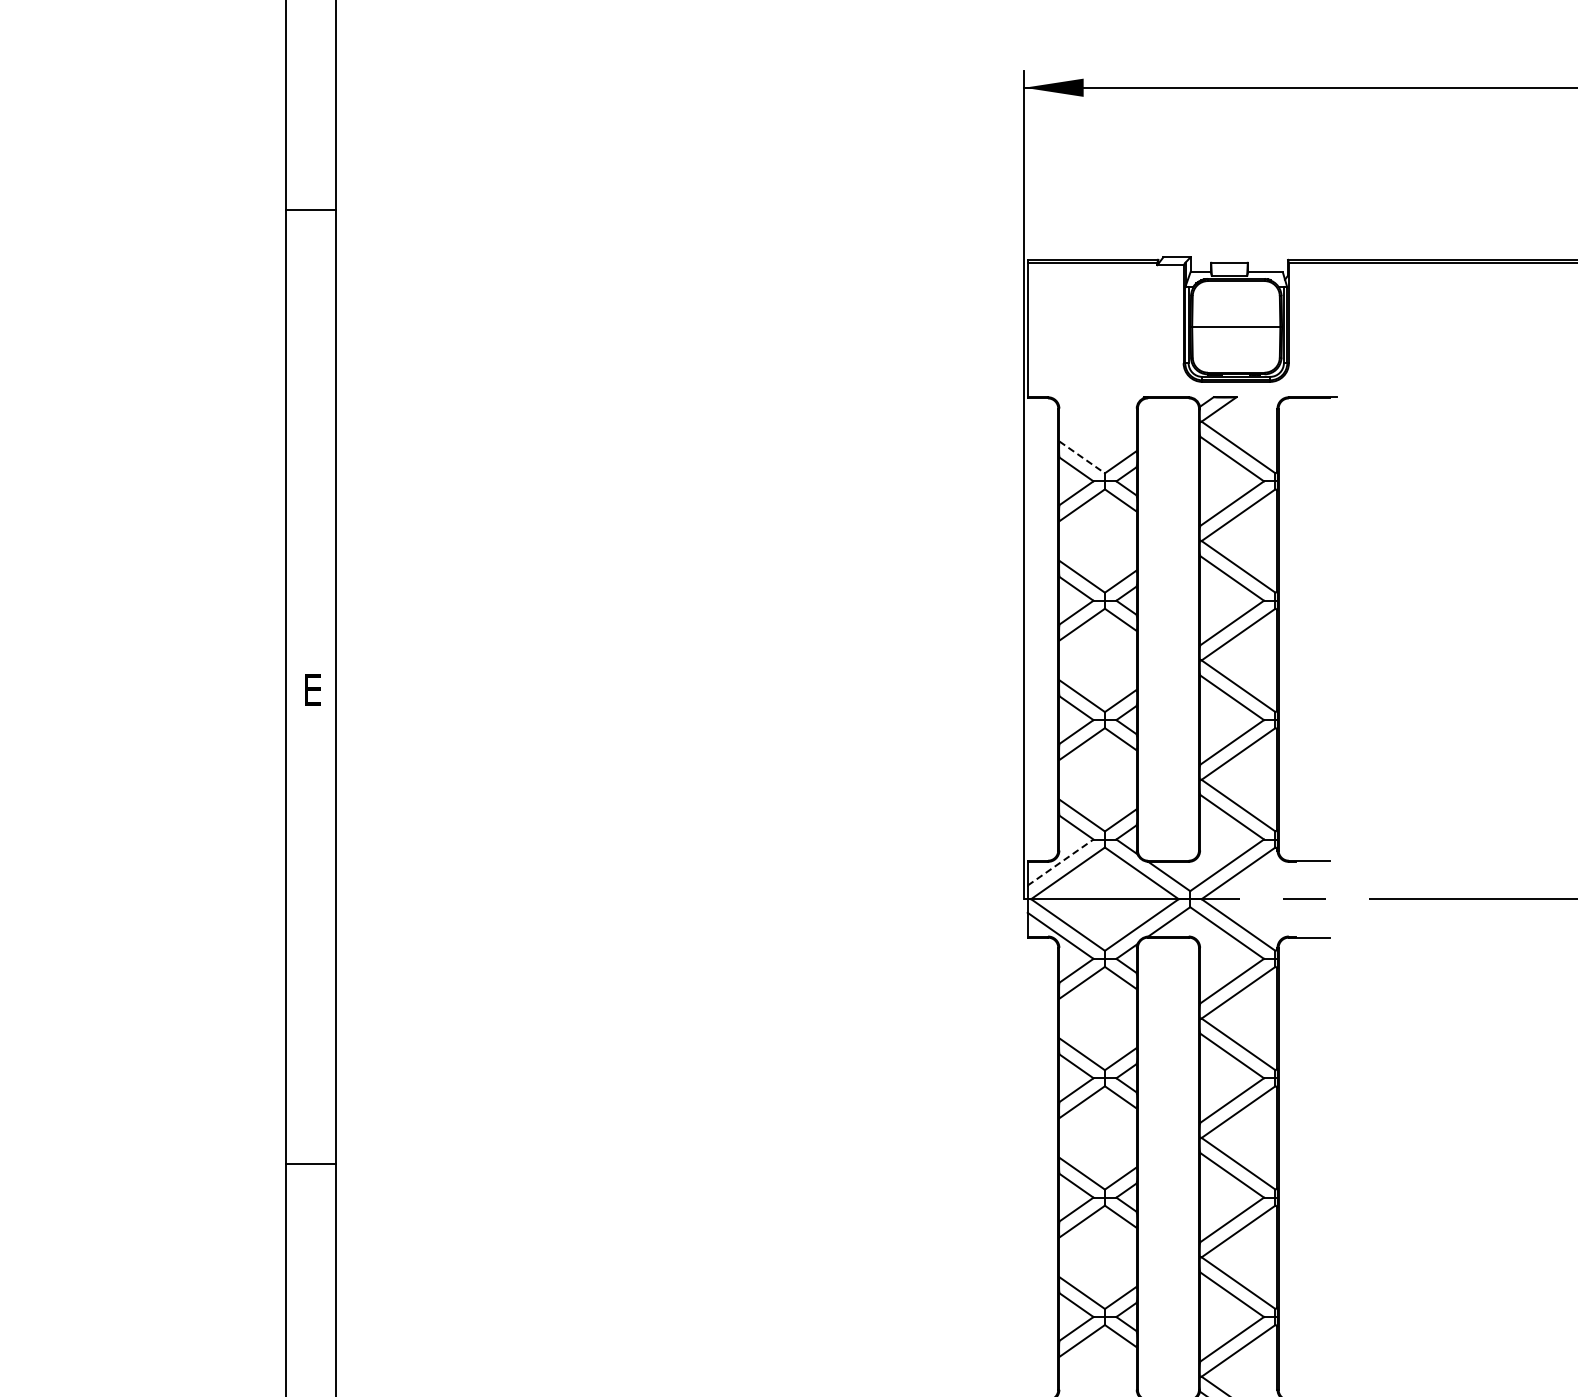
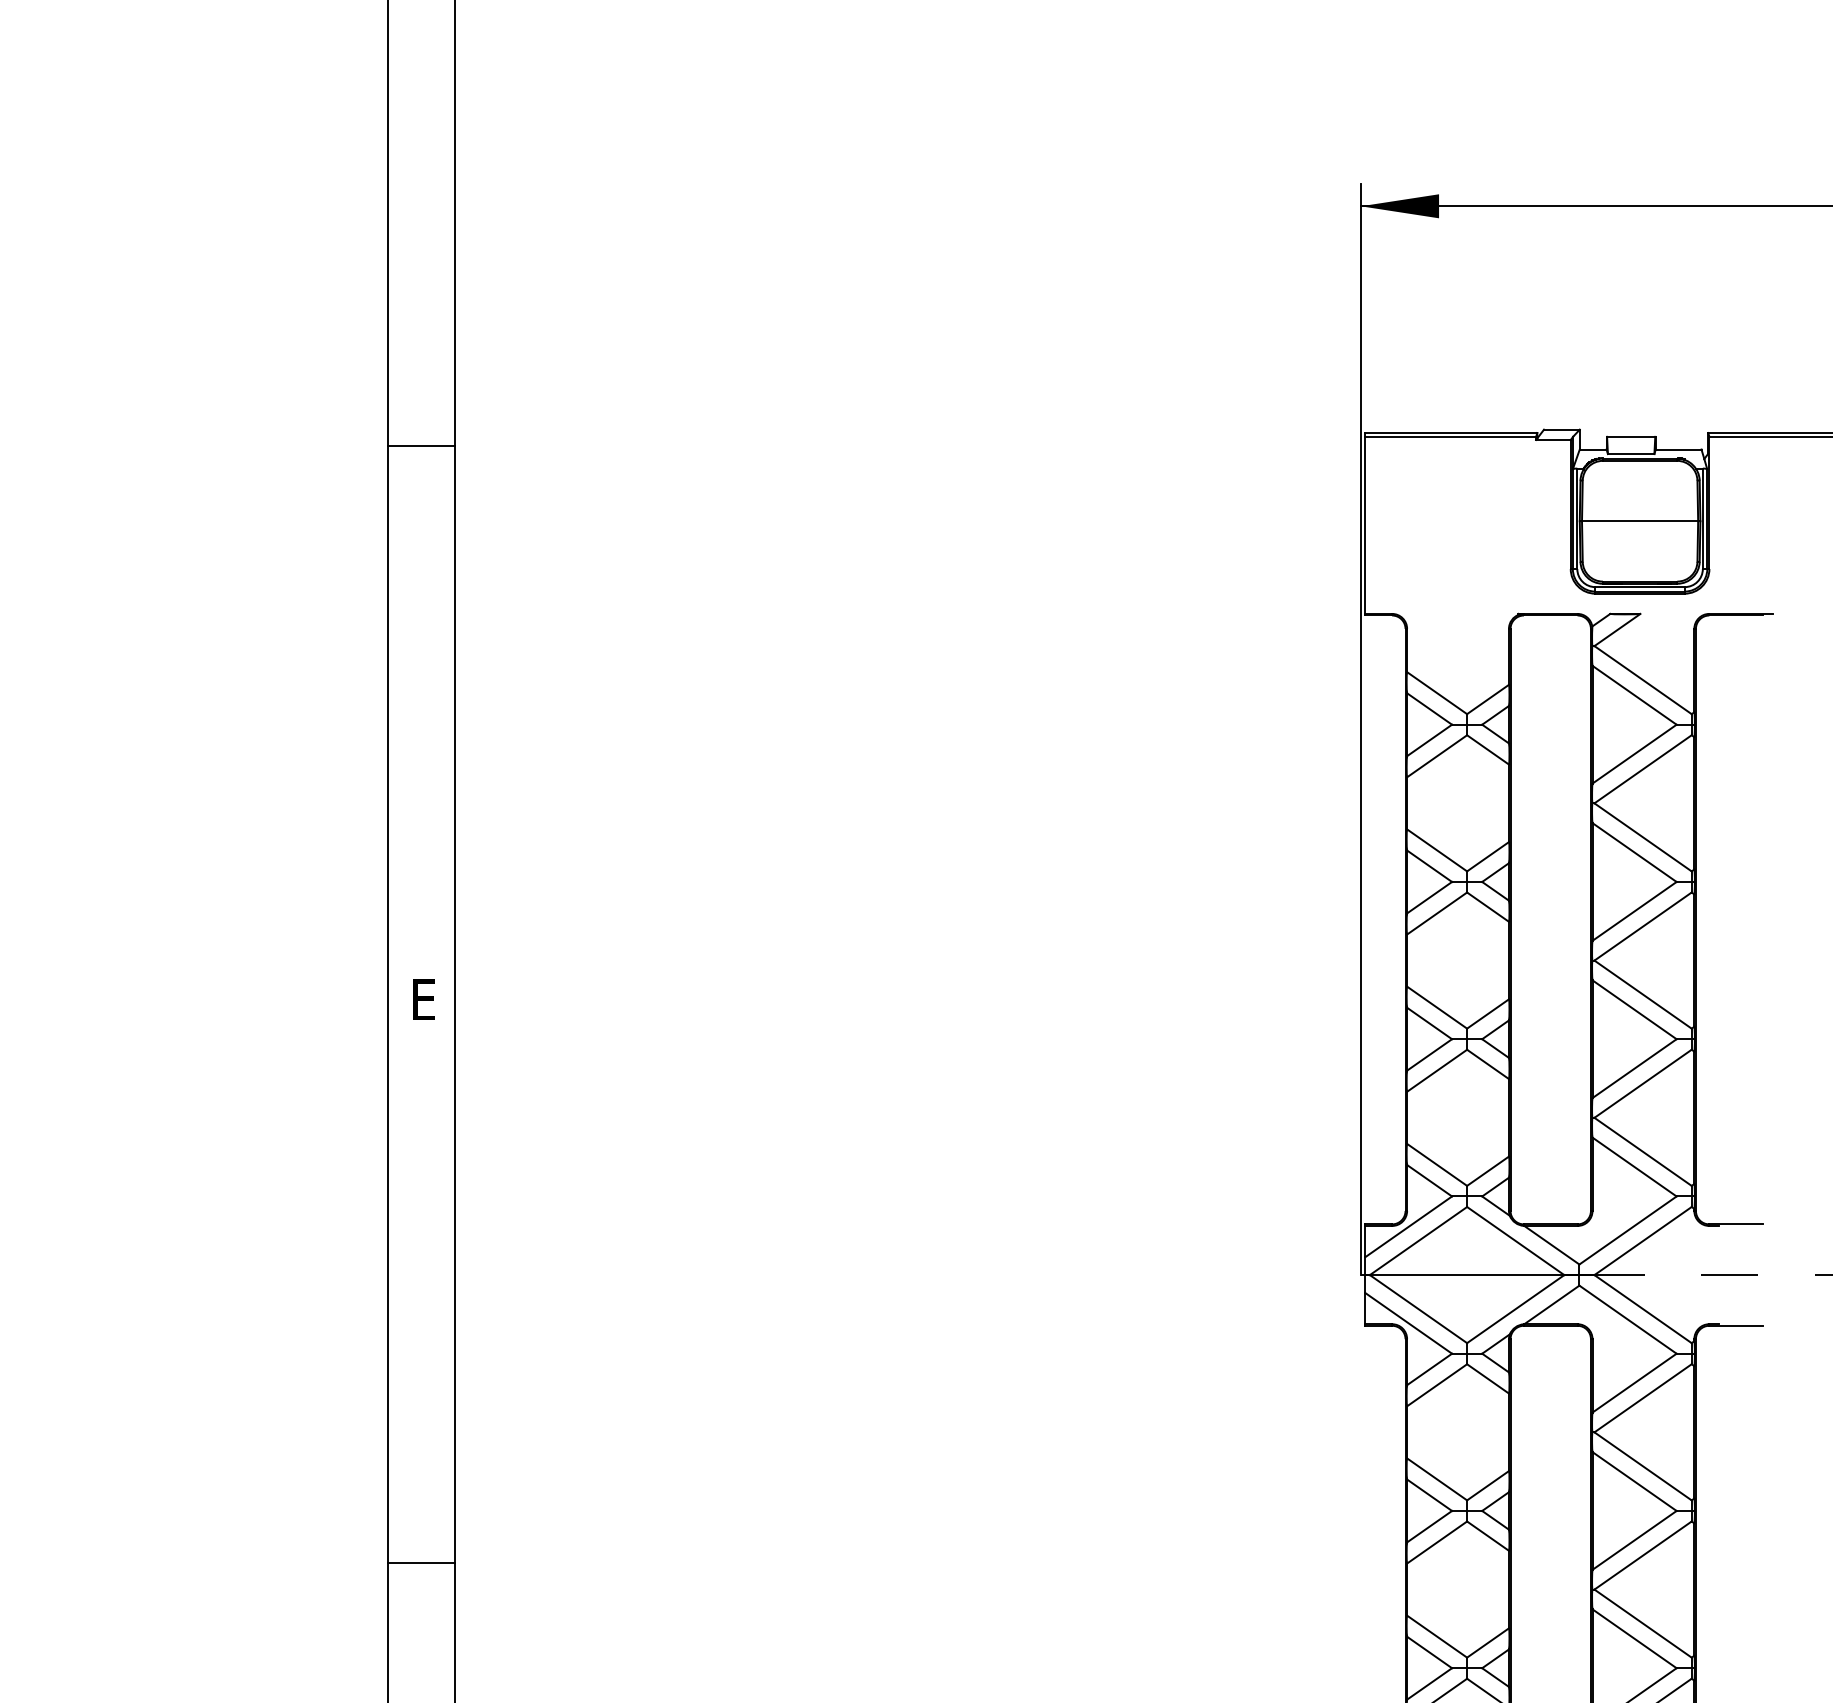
line: (310, 209) -> (420, 445), moved
line: (1082, 457) -> (1437, 693), dashed -> solid
line: (1061, 862) -> (1409, 1226), dashed -> solid
line: (310, 1163) -> (420, 1562), moved

